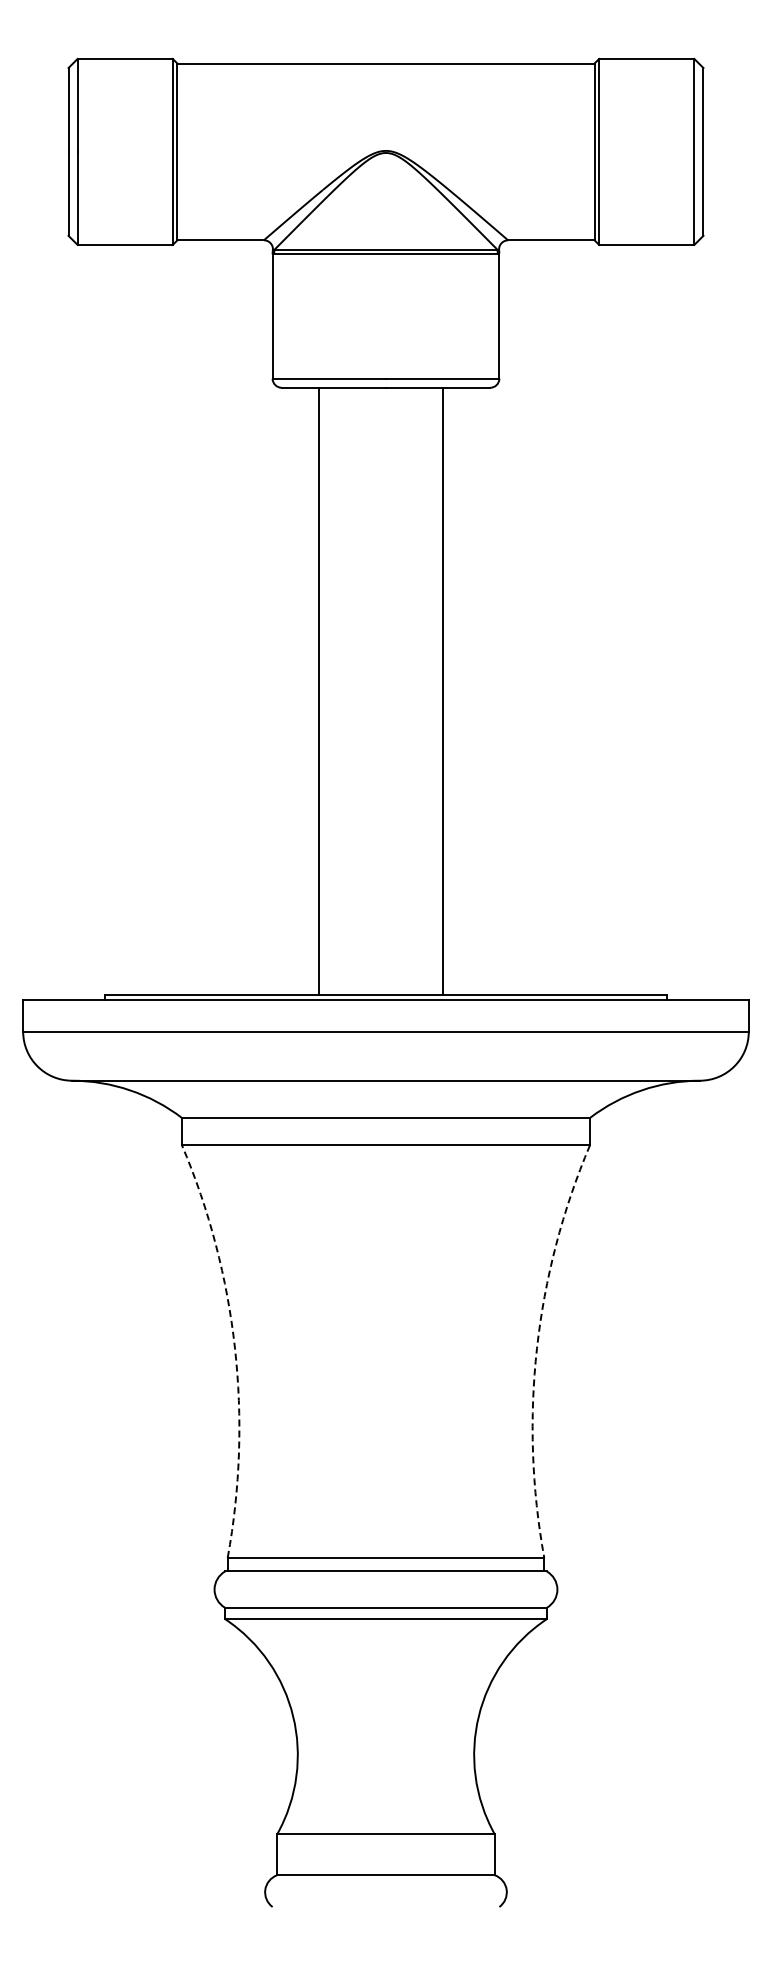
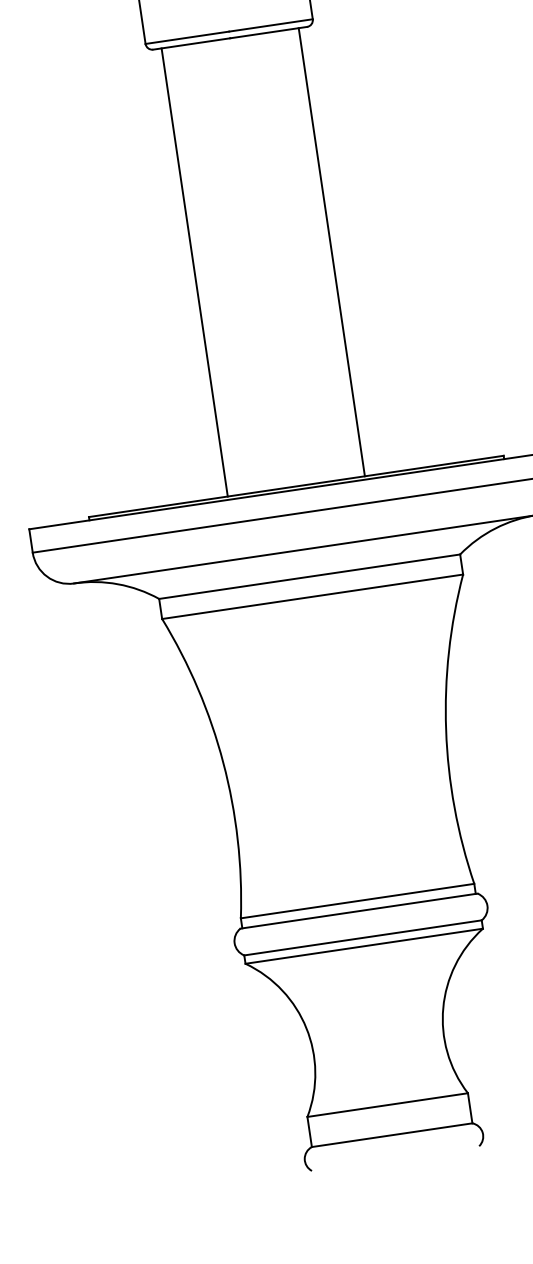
line: (319, 691) -> (195, 272), moved
line: (442, 691) -> (331, 252), moved
arc: (234, 1348) -> (223, 763), dashed -> solid
arc: (537, 1348) -> (446, 730), dashed -> solid

